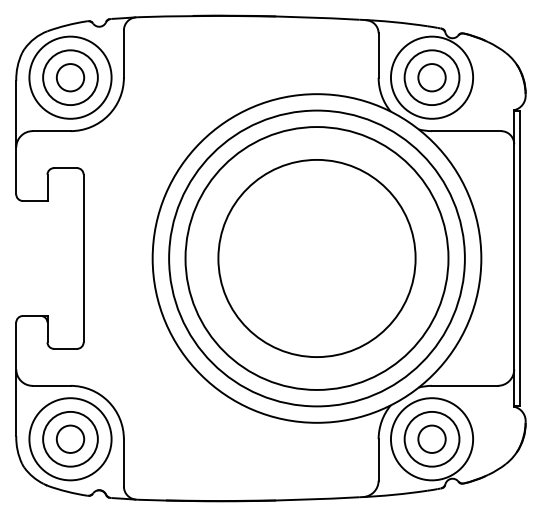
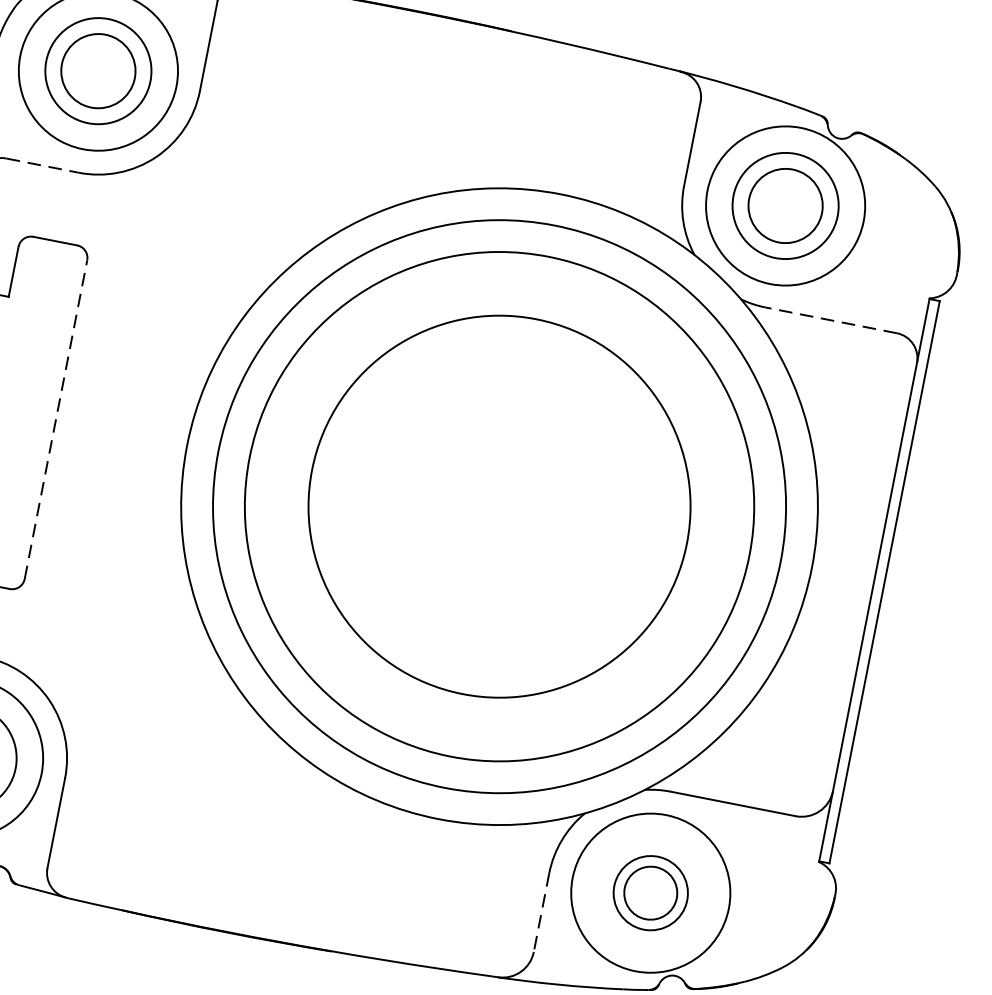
circle: (70, 77) -> (98, 70), size x1.4
circle: (431, 77) -> (784, 205), size x1.4
line: (51, 131) -> (42, 166), solid -> dashed
line: (466, 131) -> (831, 321), solid -> dashed
line: (83, 258) -> (55, 419), solid -> dashed
circle: (431, 438) -> (650, 891), size x0.7
line: (378, 459) -> (541, 911), solid -> dashed

